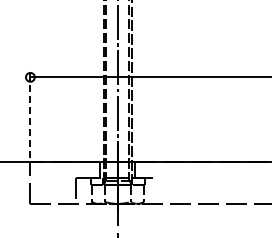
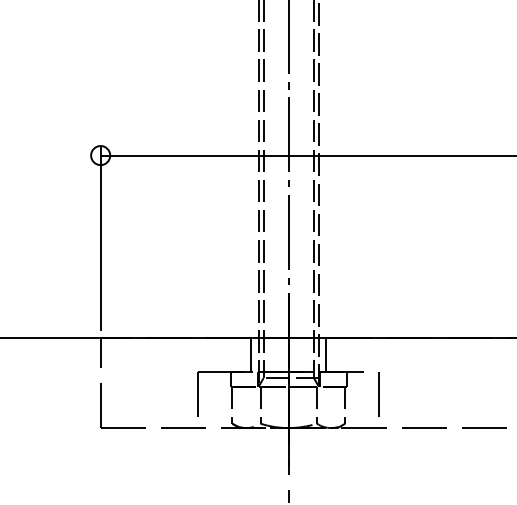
line: (30, 115) -> (100, 237), dashed -> solid
line: (159, 190) -> (378, 399), added

